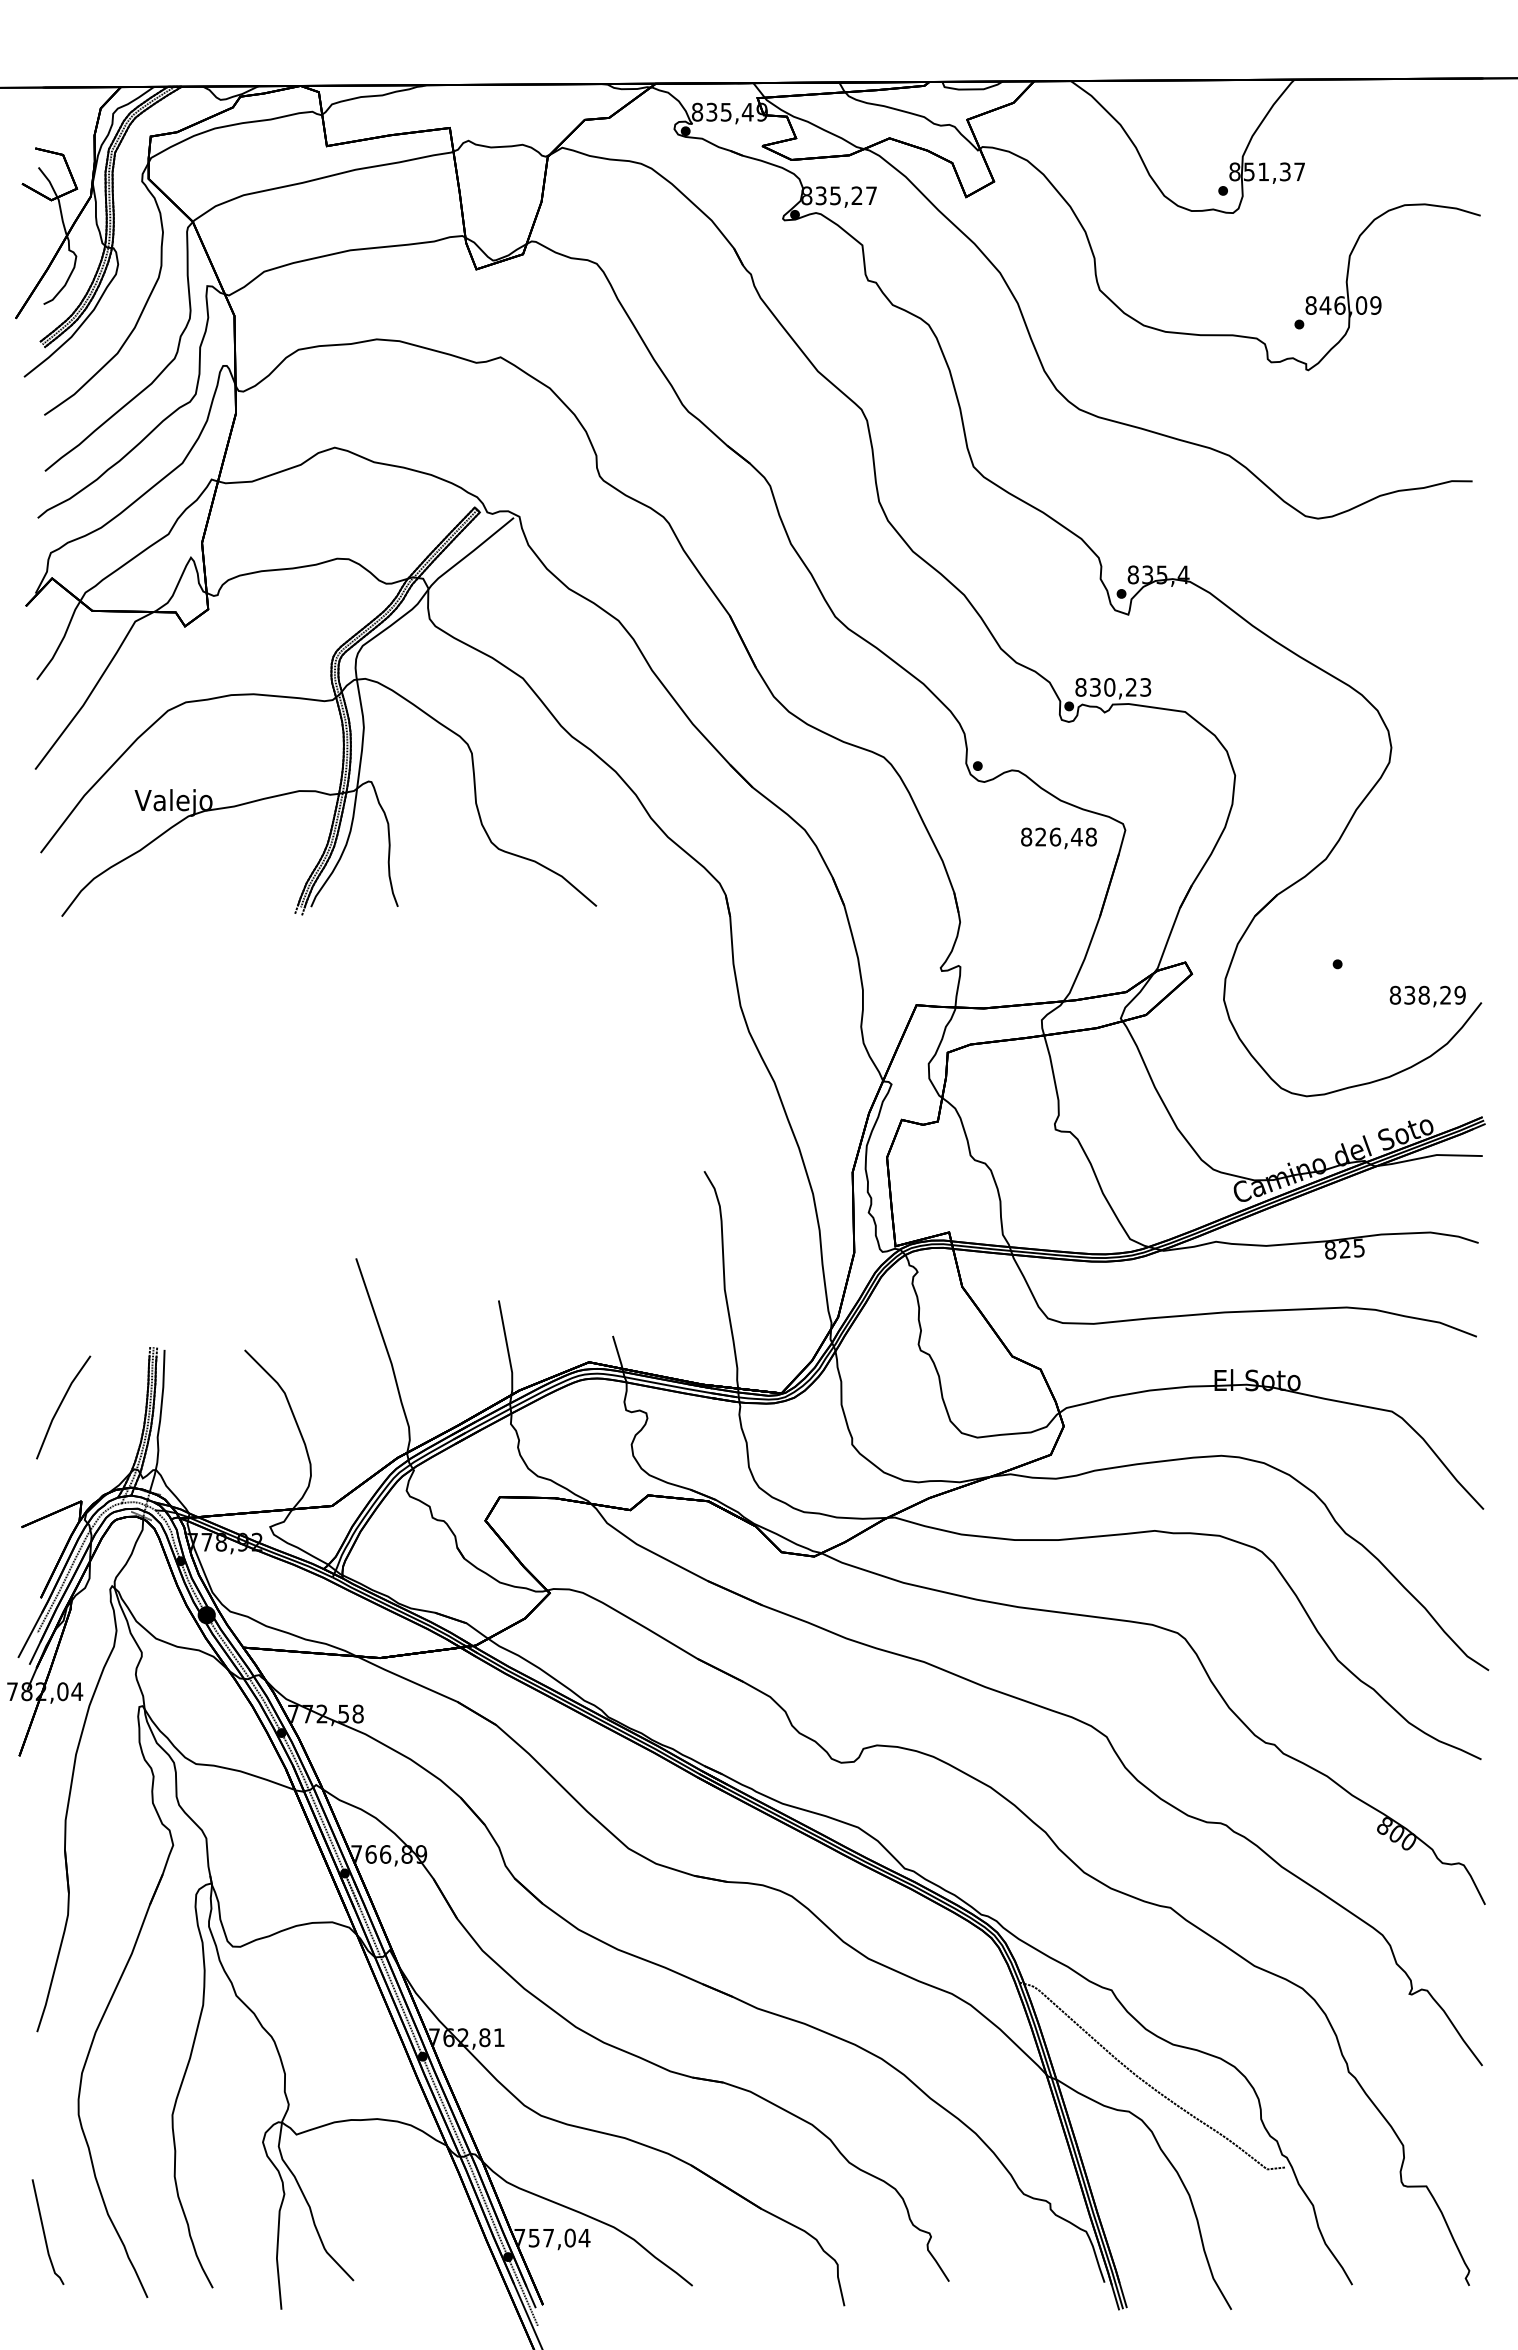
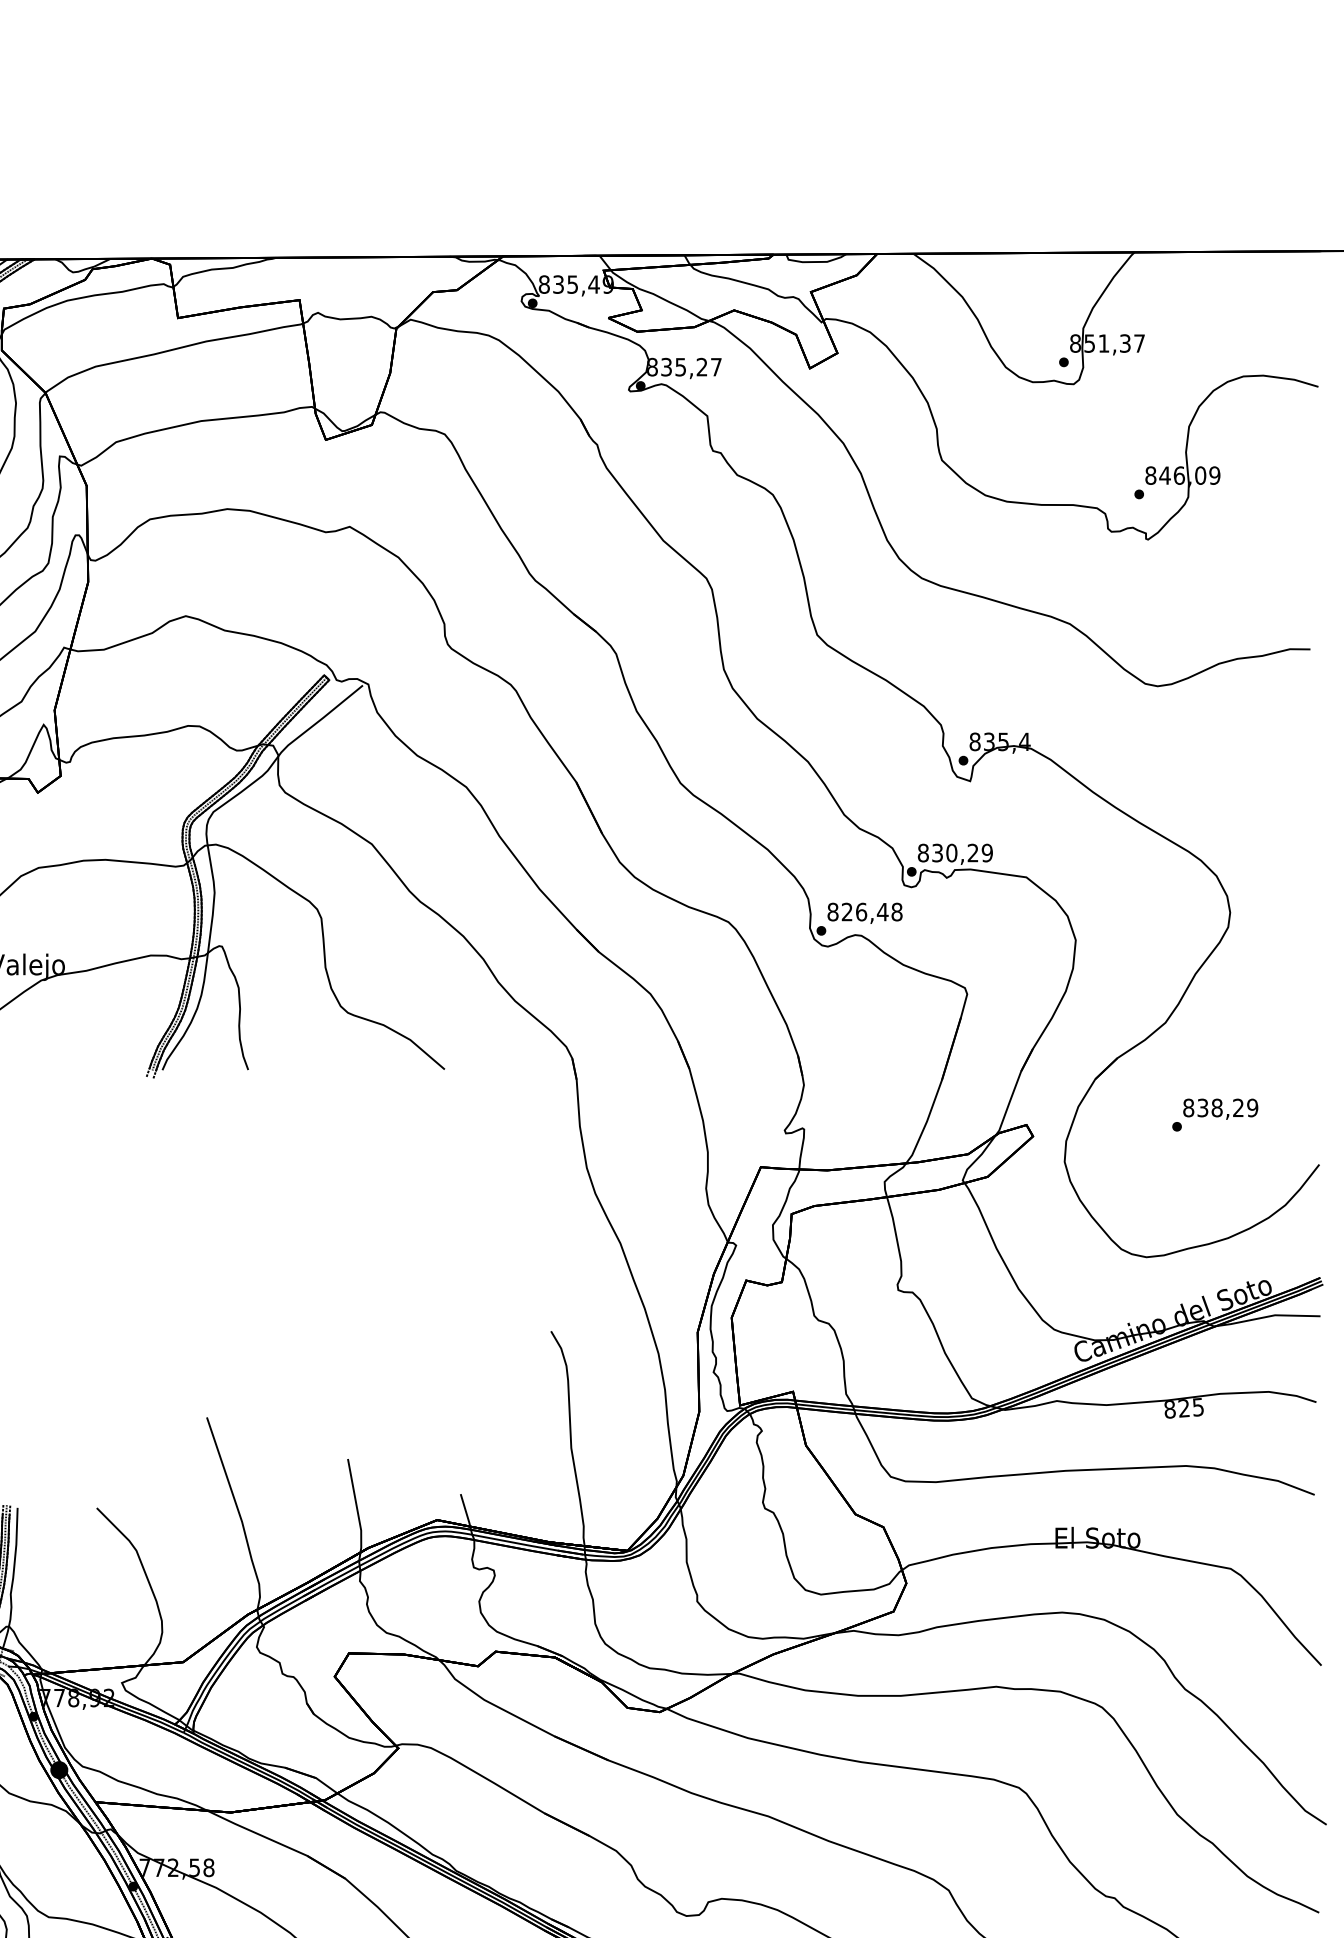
text: (1145, 687) -> (987, 853), 830,23 -> 830,29
text: (1058, 838) -> (864, 913), moved
text: (1427, 996) -> (1220, 1109), moved

